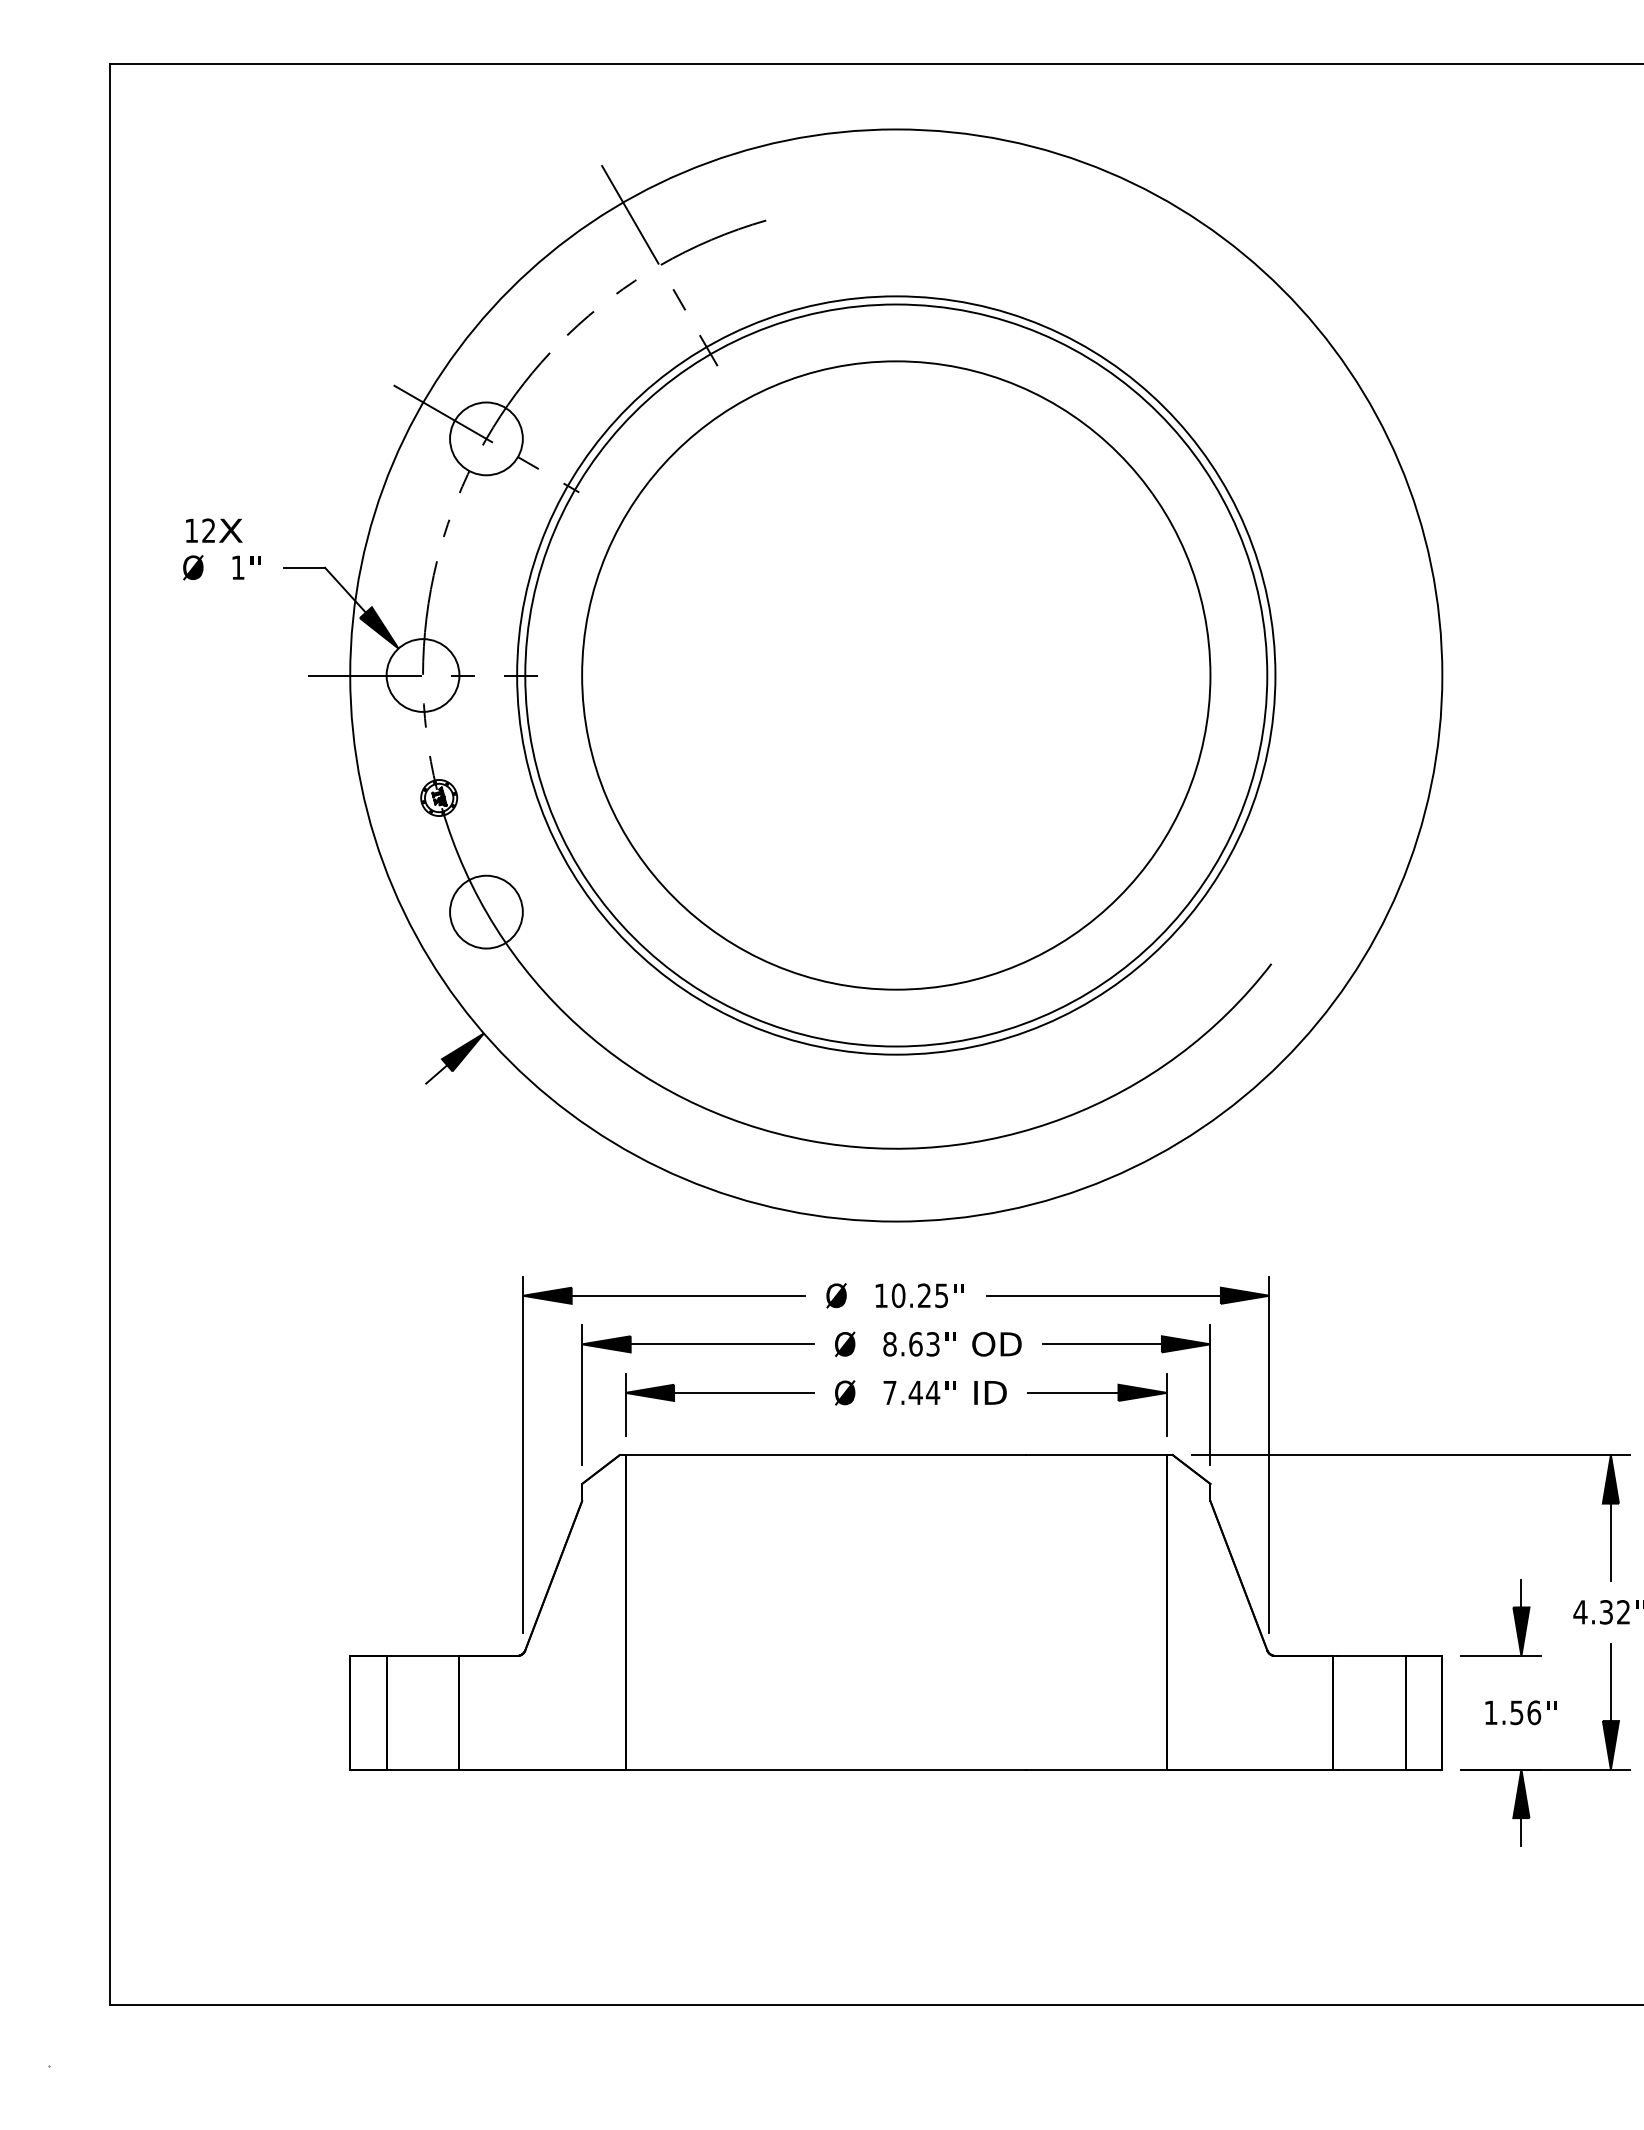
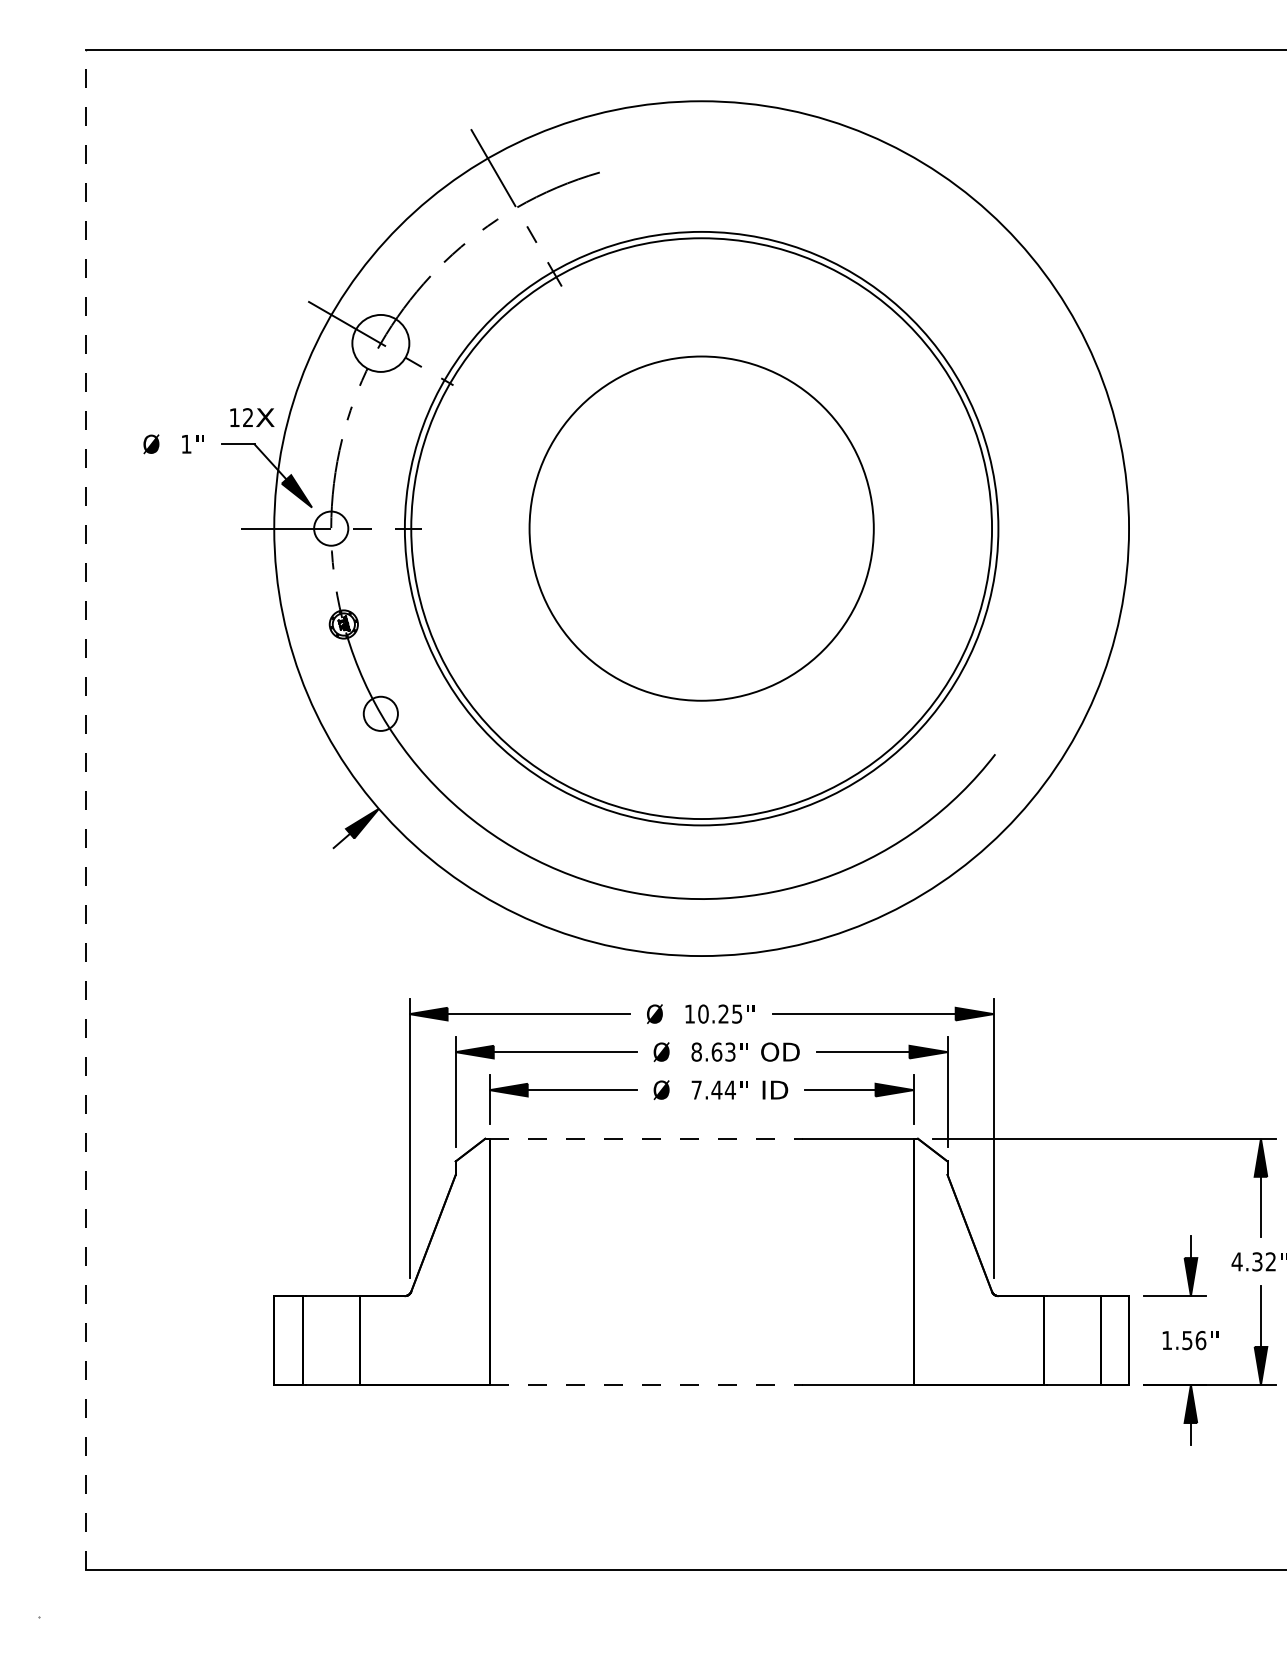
text: (214, 530) -> (252, 417), moved
circle: (422, 675) -> (330, 528), size x0.6
circle: (896, 675) -> (701, 528), size x0.7
circle: (486, 911) -> (380, 713), size x0.6
line: (109, 1034) -> (85, 809), solid -> dashed
line: (826, 1455) -> (647, 1139), solid -> dashed
line: (826, 1769) -> (647, 1384), solid -> dashed

